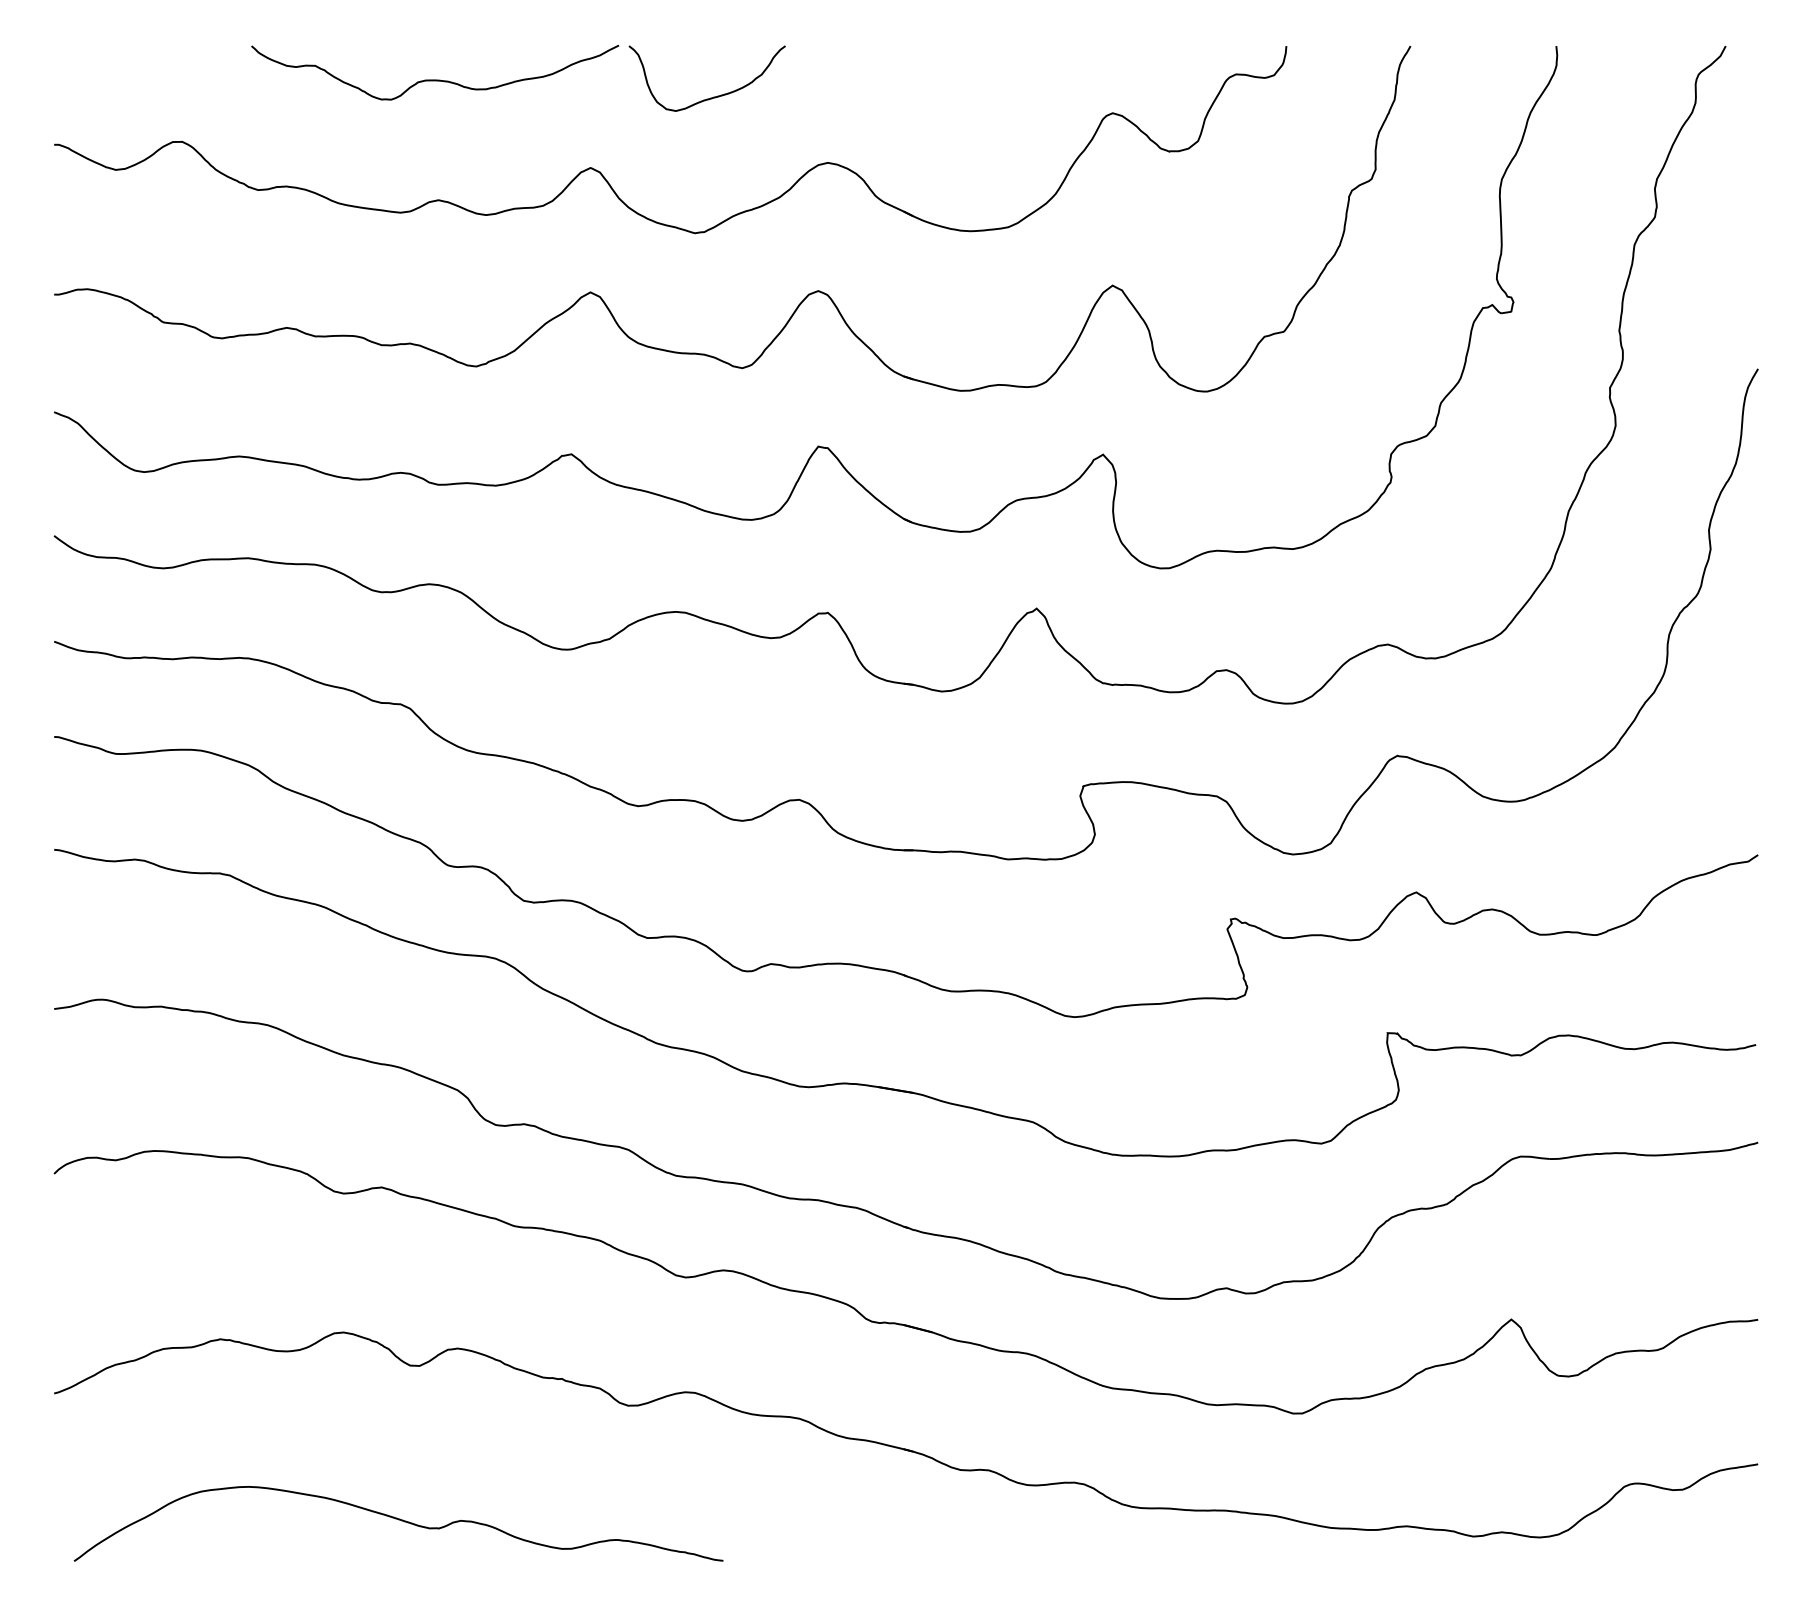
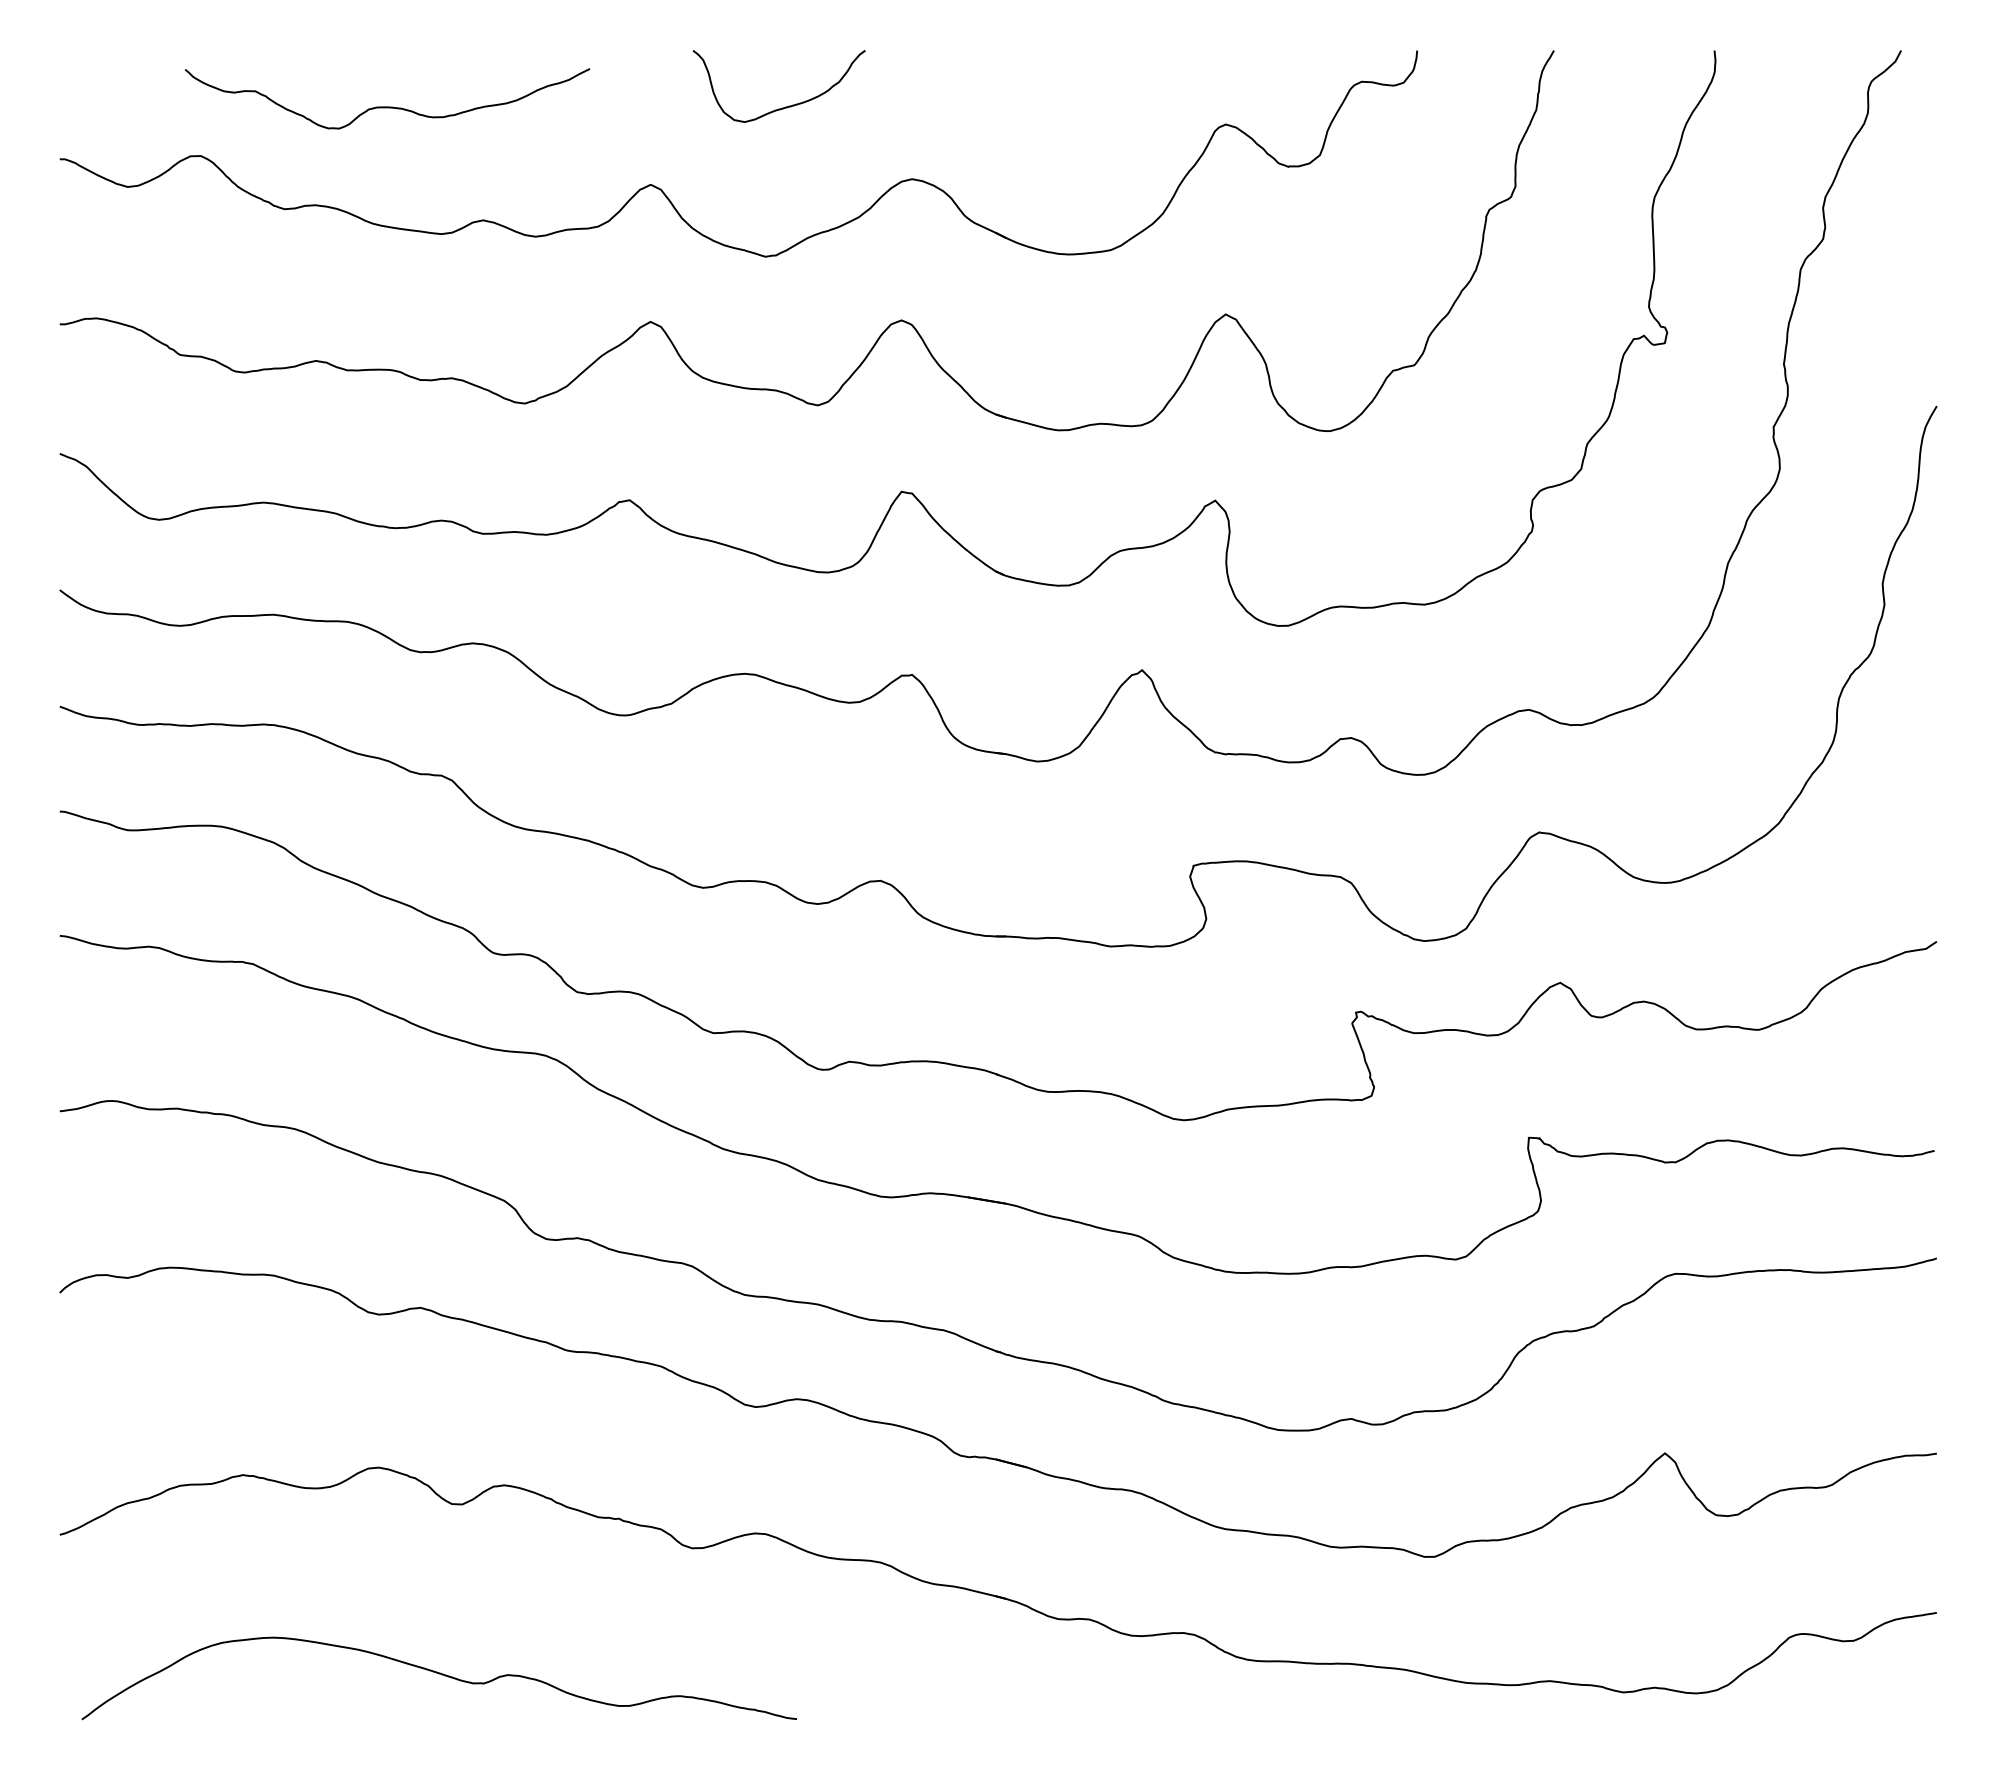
curve: (435, 79) -> (387, 106), moved

